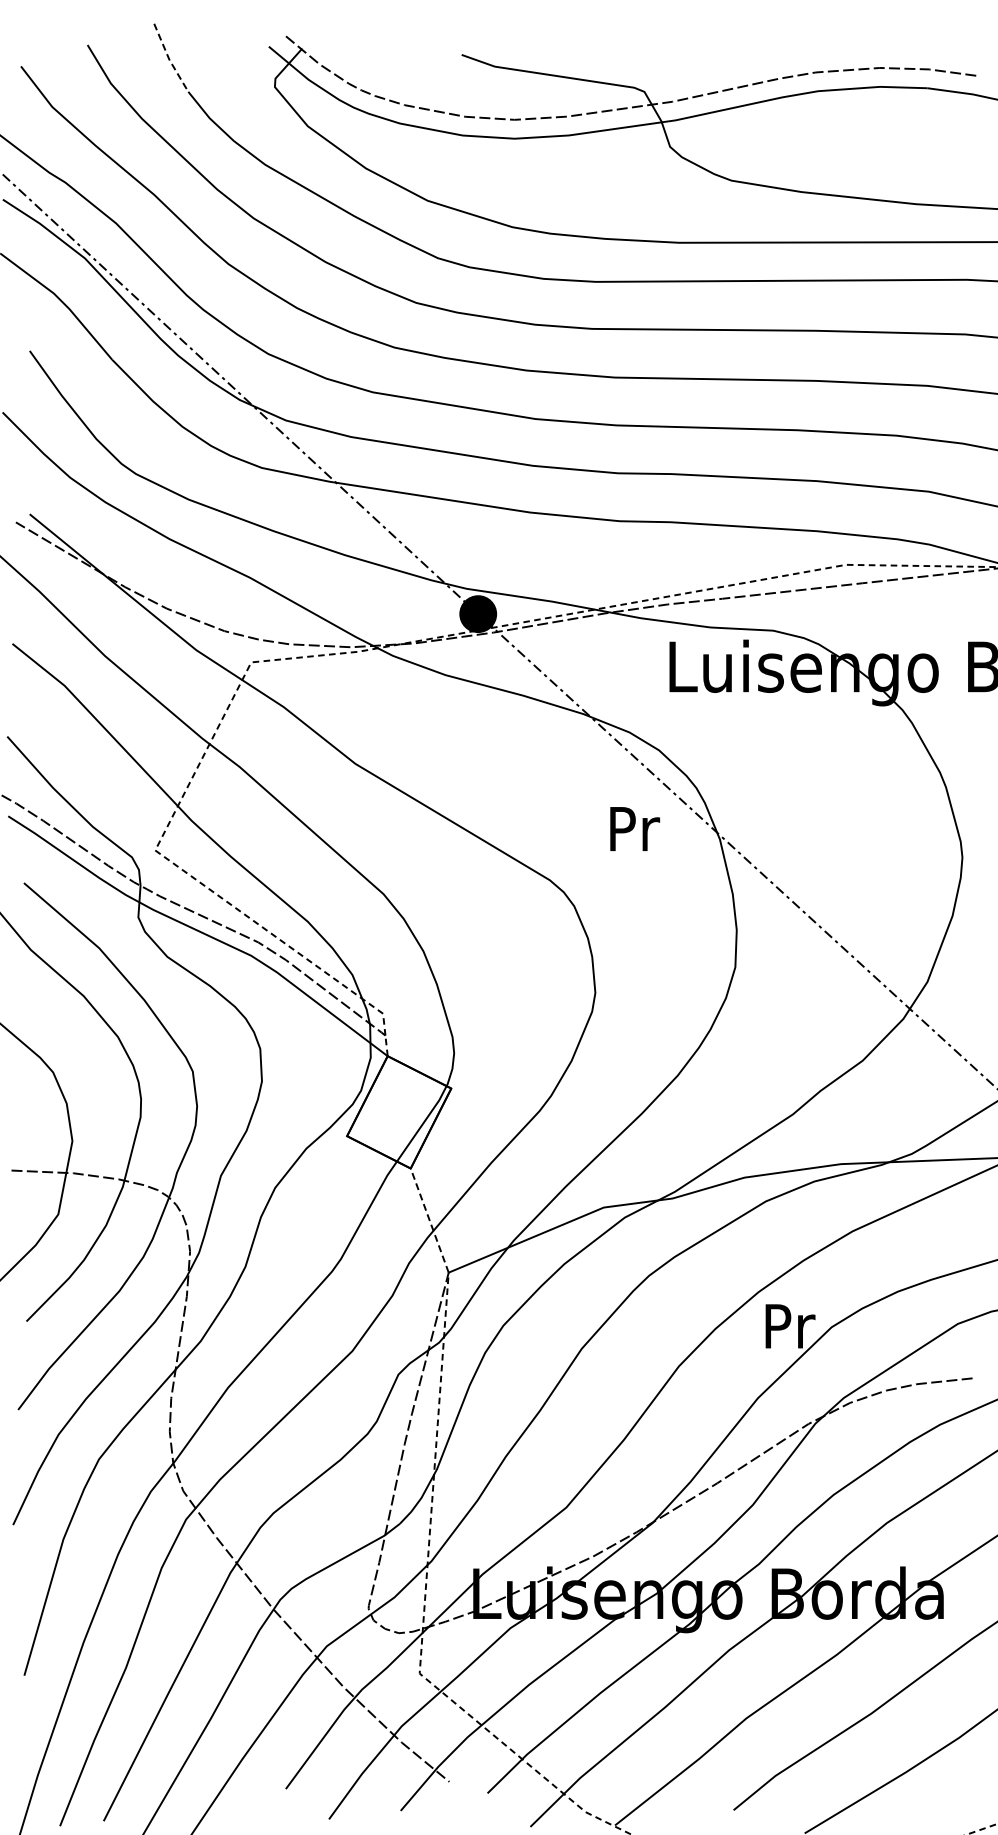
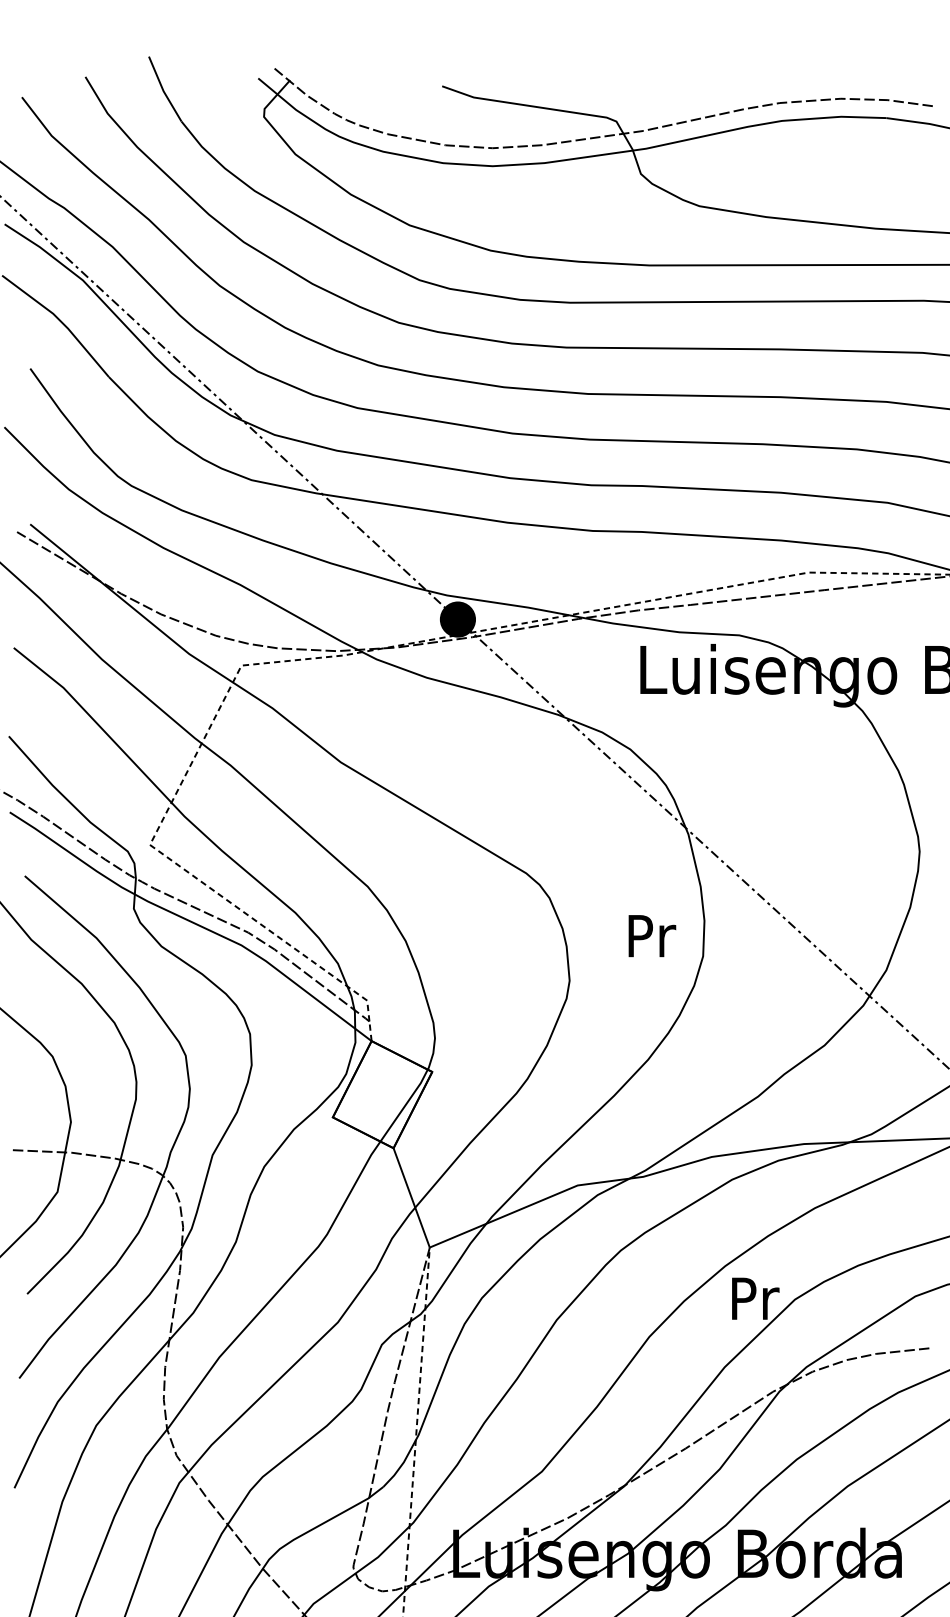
line: (169, 59) -> (163, 90), dashed -> solid
text: (635, 828) -> (652, 935), moved
line: (429, 1220) -> (411, 1197), dashed -> solid

